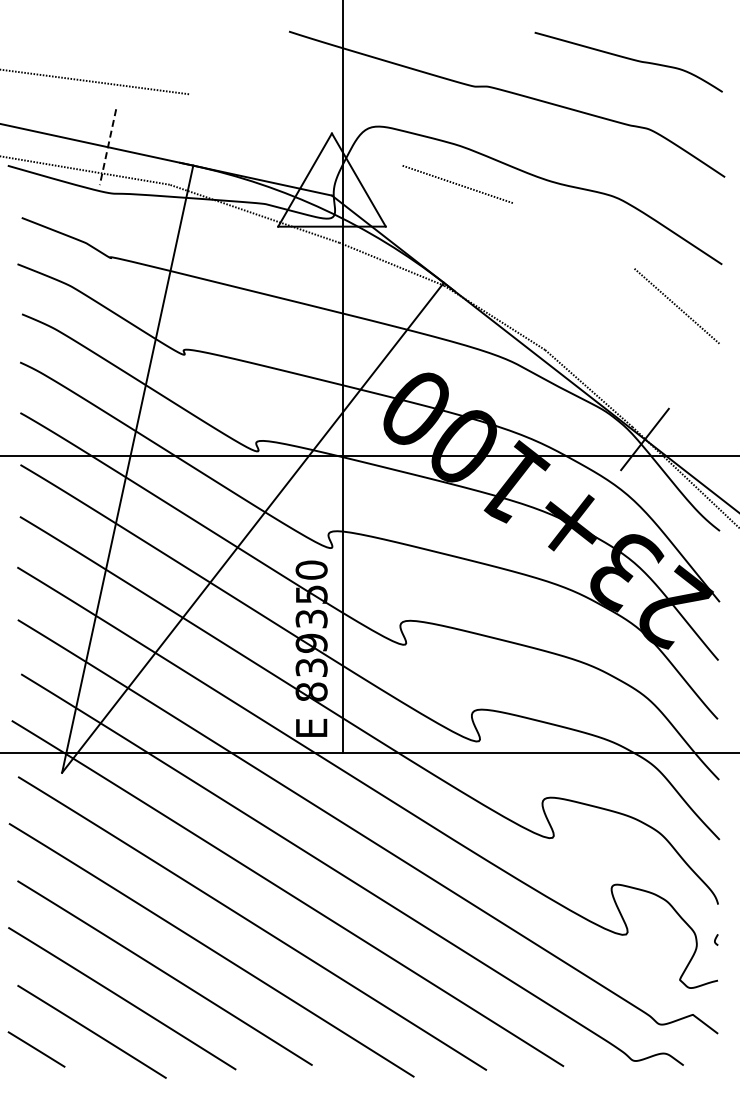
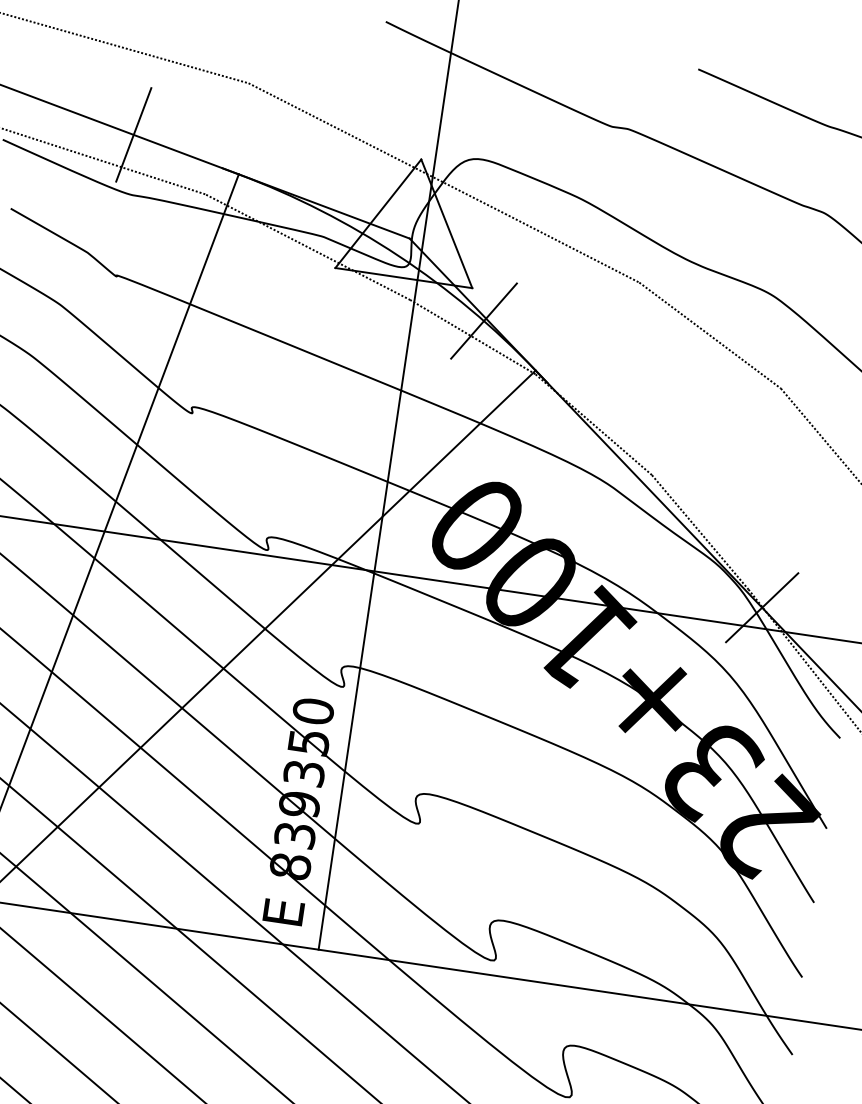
line: (296, 129) -> (376, 147), added
line: (108, 147) -> (134, 135), dashed -> solid
line: (573, 235) -> (709, 334), added
line: (398, 250) -> (484, 320), added

